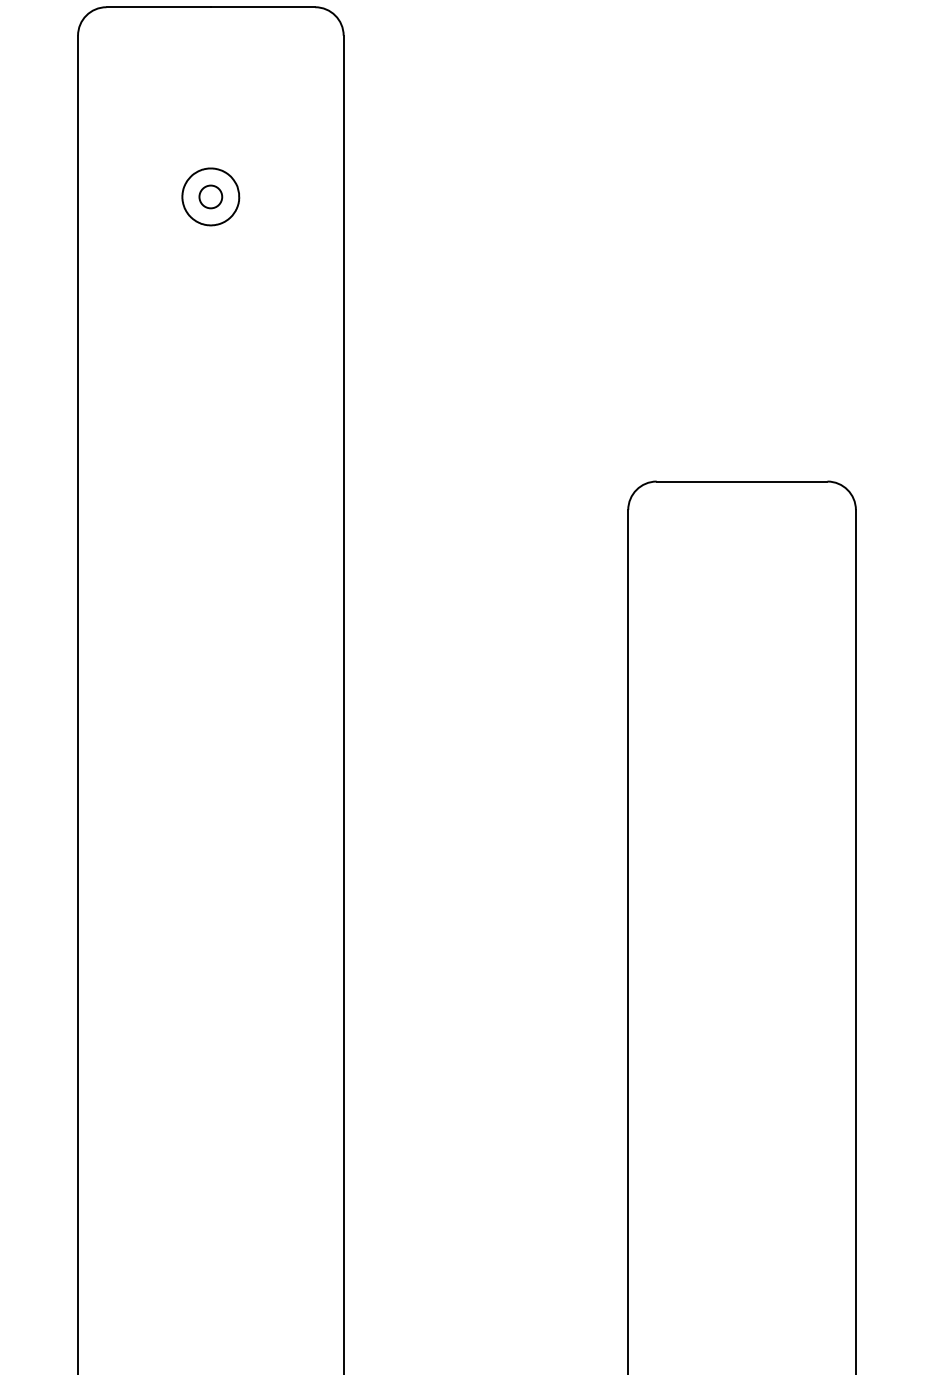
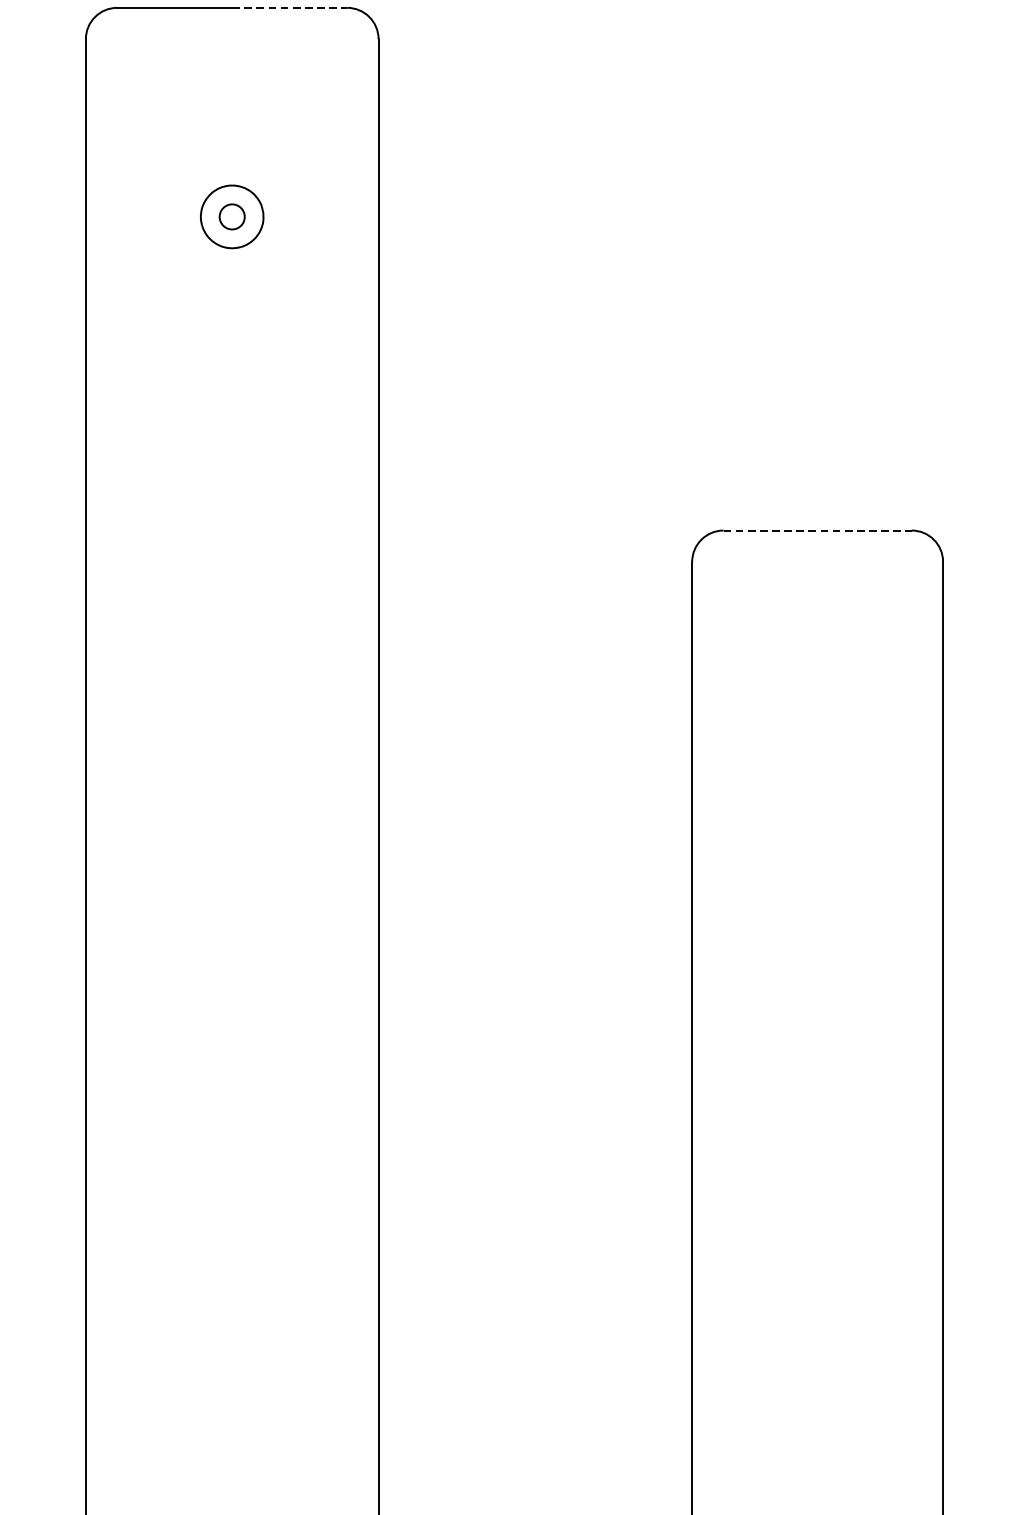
line: (263, 7) -> (290, 8), solid -> dashed
line: (742, 481) -> (818, 530), solid -> dashed

